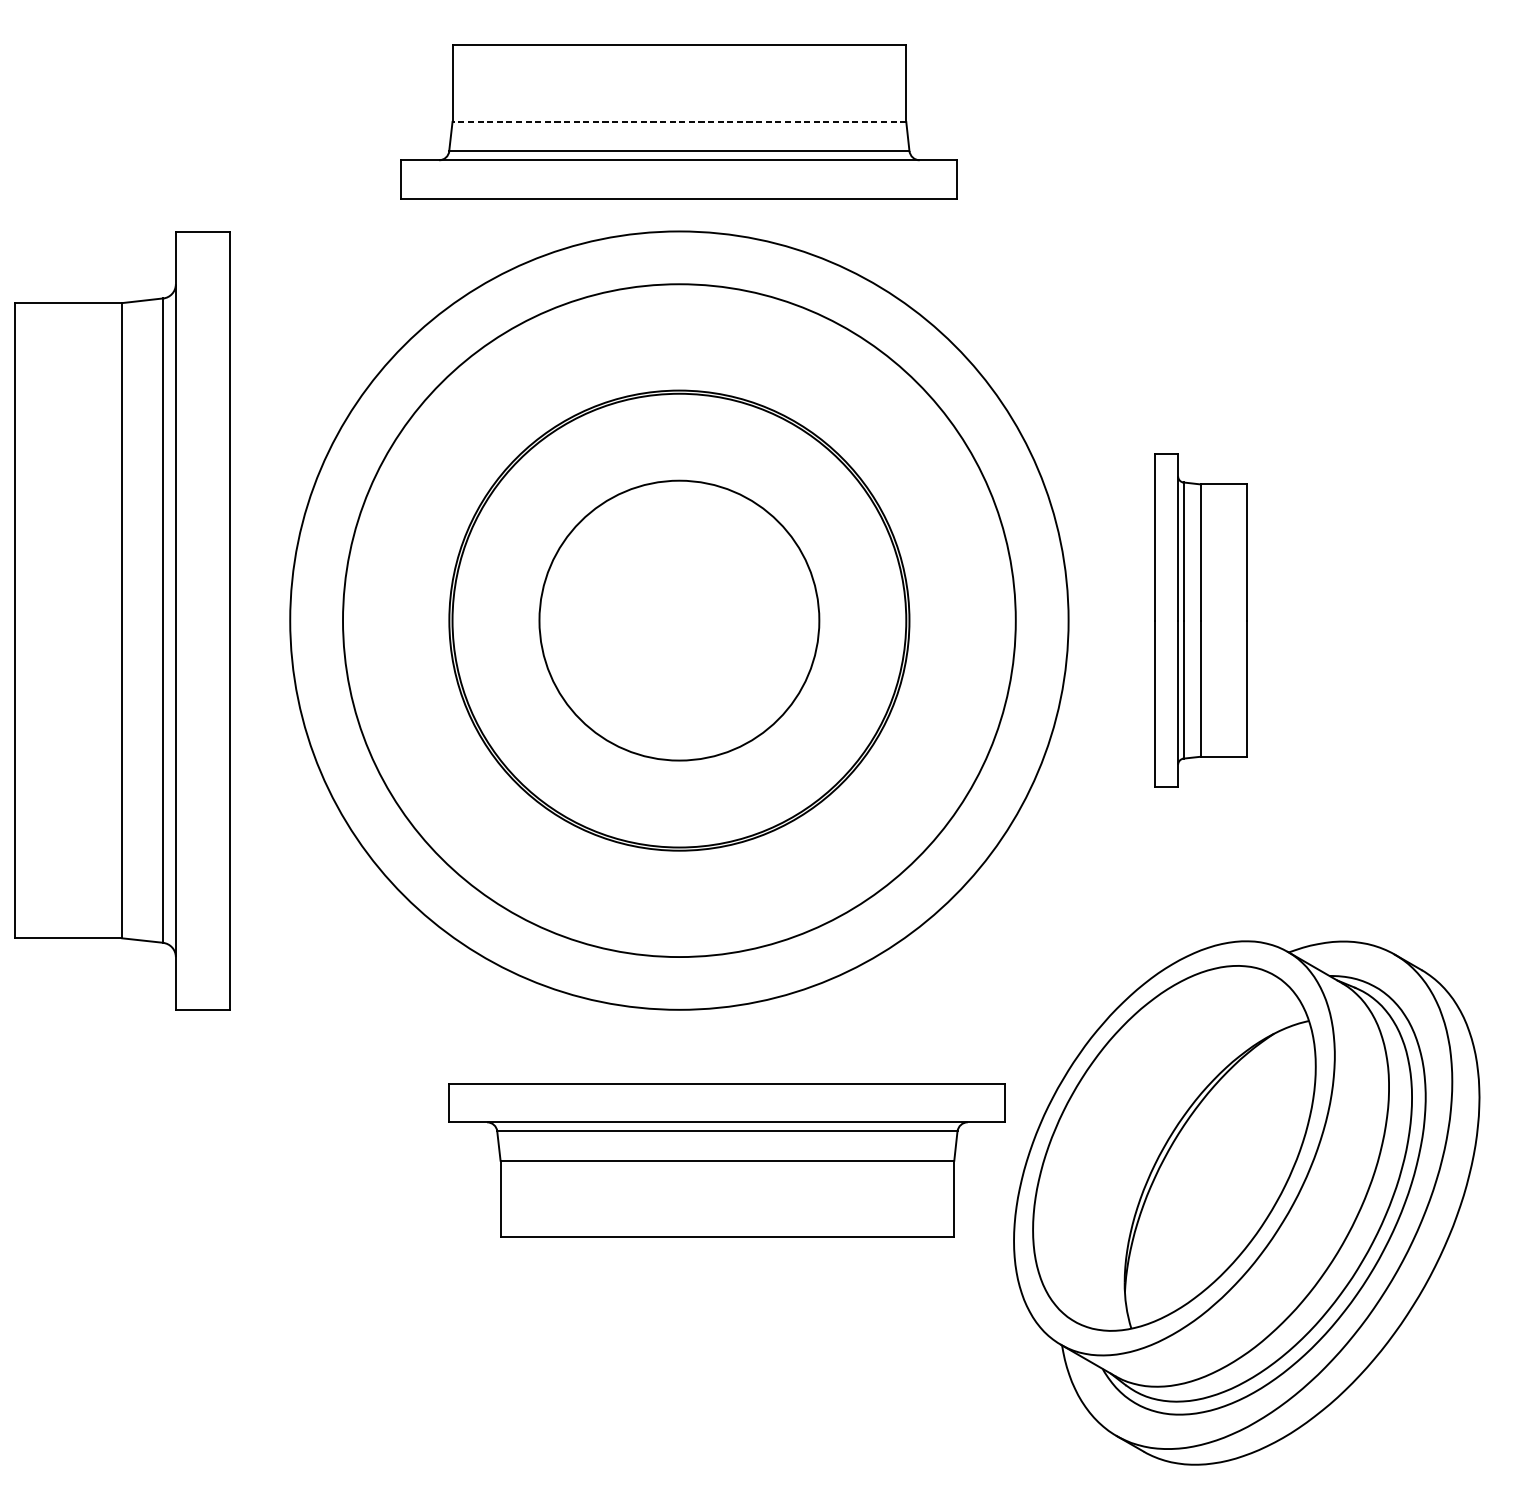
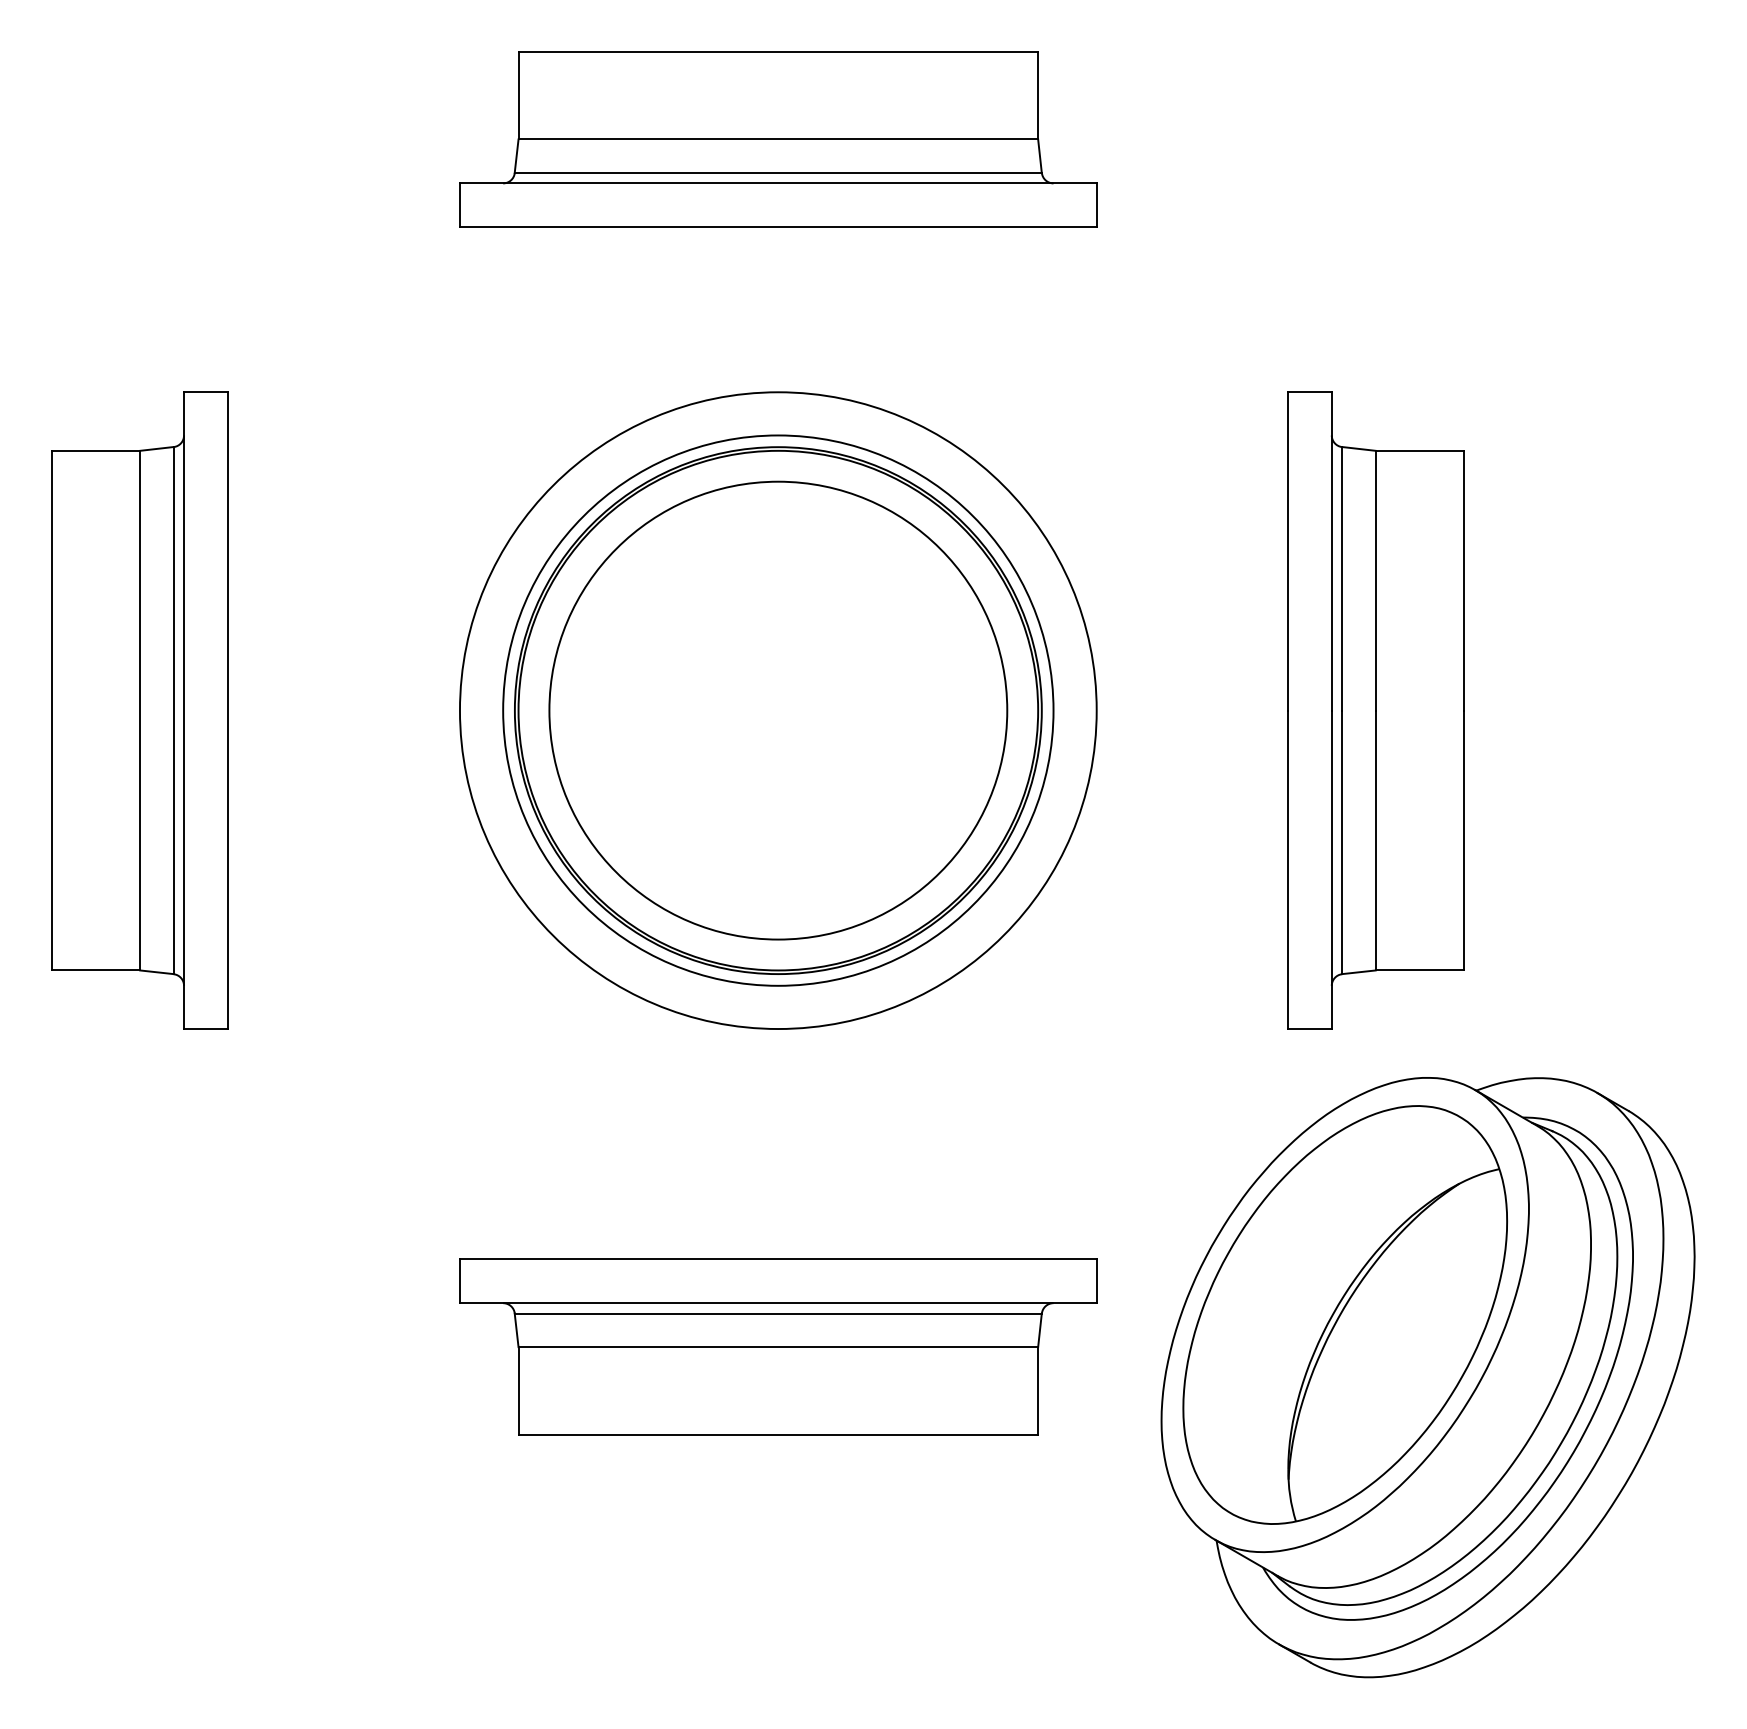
line: (679, 121) -> (778, 139), dashed -> solid
part: (121, 620) -> (139, 710), size x0.71
circle: (678, 620) -> (777, 710), size x0.71
circle: (679, 620) -> (778, 710), size x0.71
circle: (679, 620) -> (778, 710), size x1.43
part: (1200, 620) -> (1375, 710), size x1.67
part: (727, 1160) -> (778, 1346), moved

